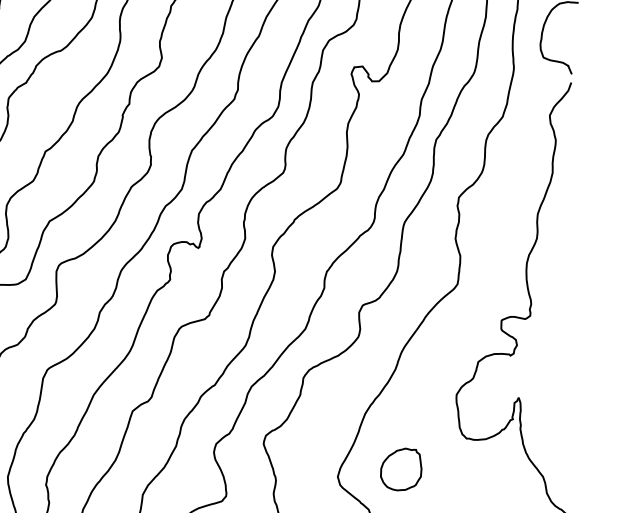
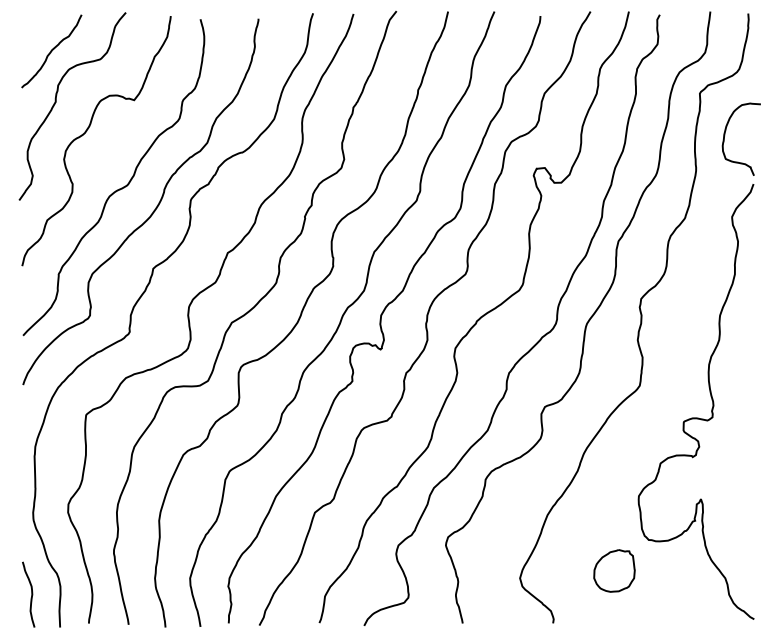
part: (401, 469) -> (614, 570), moved

